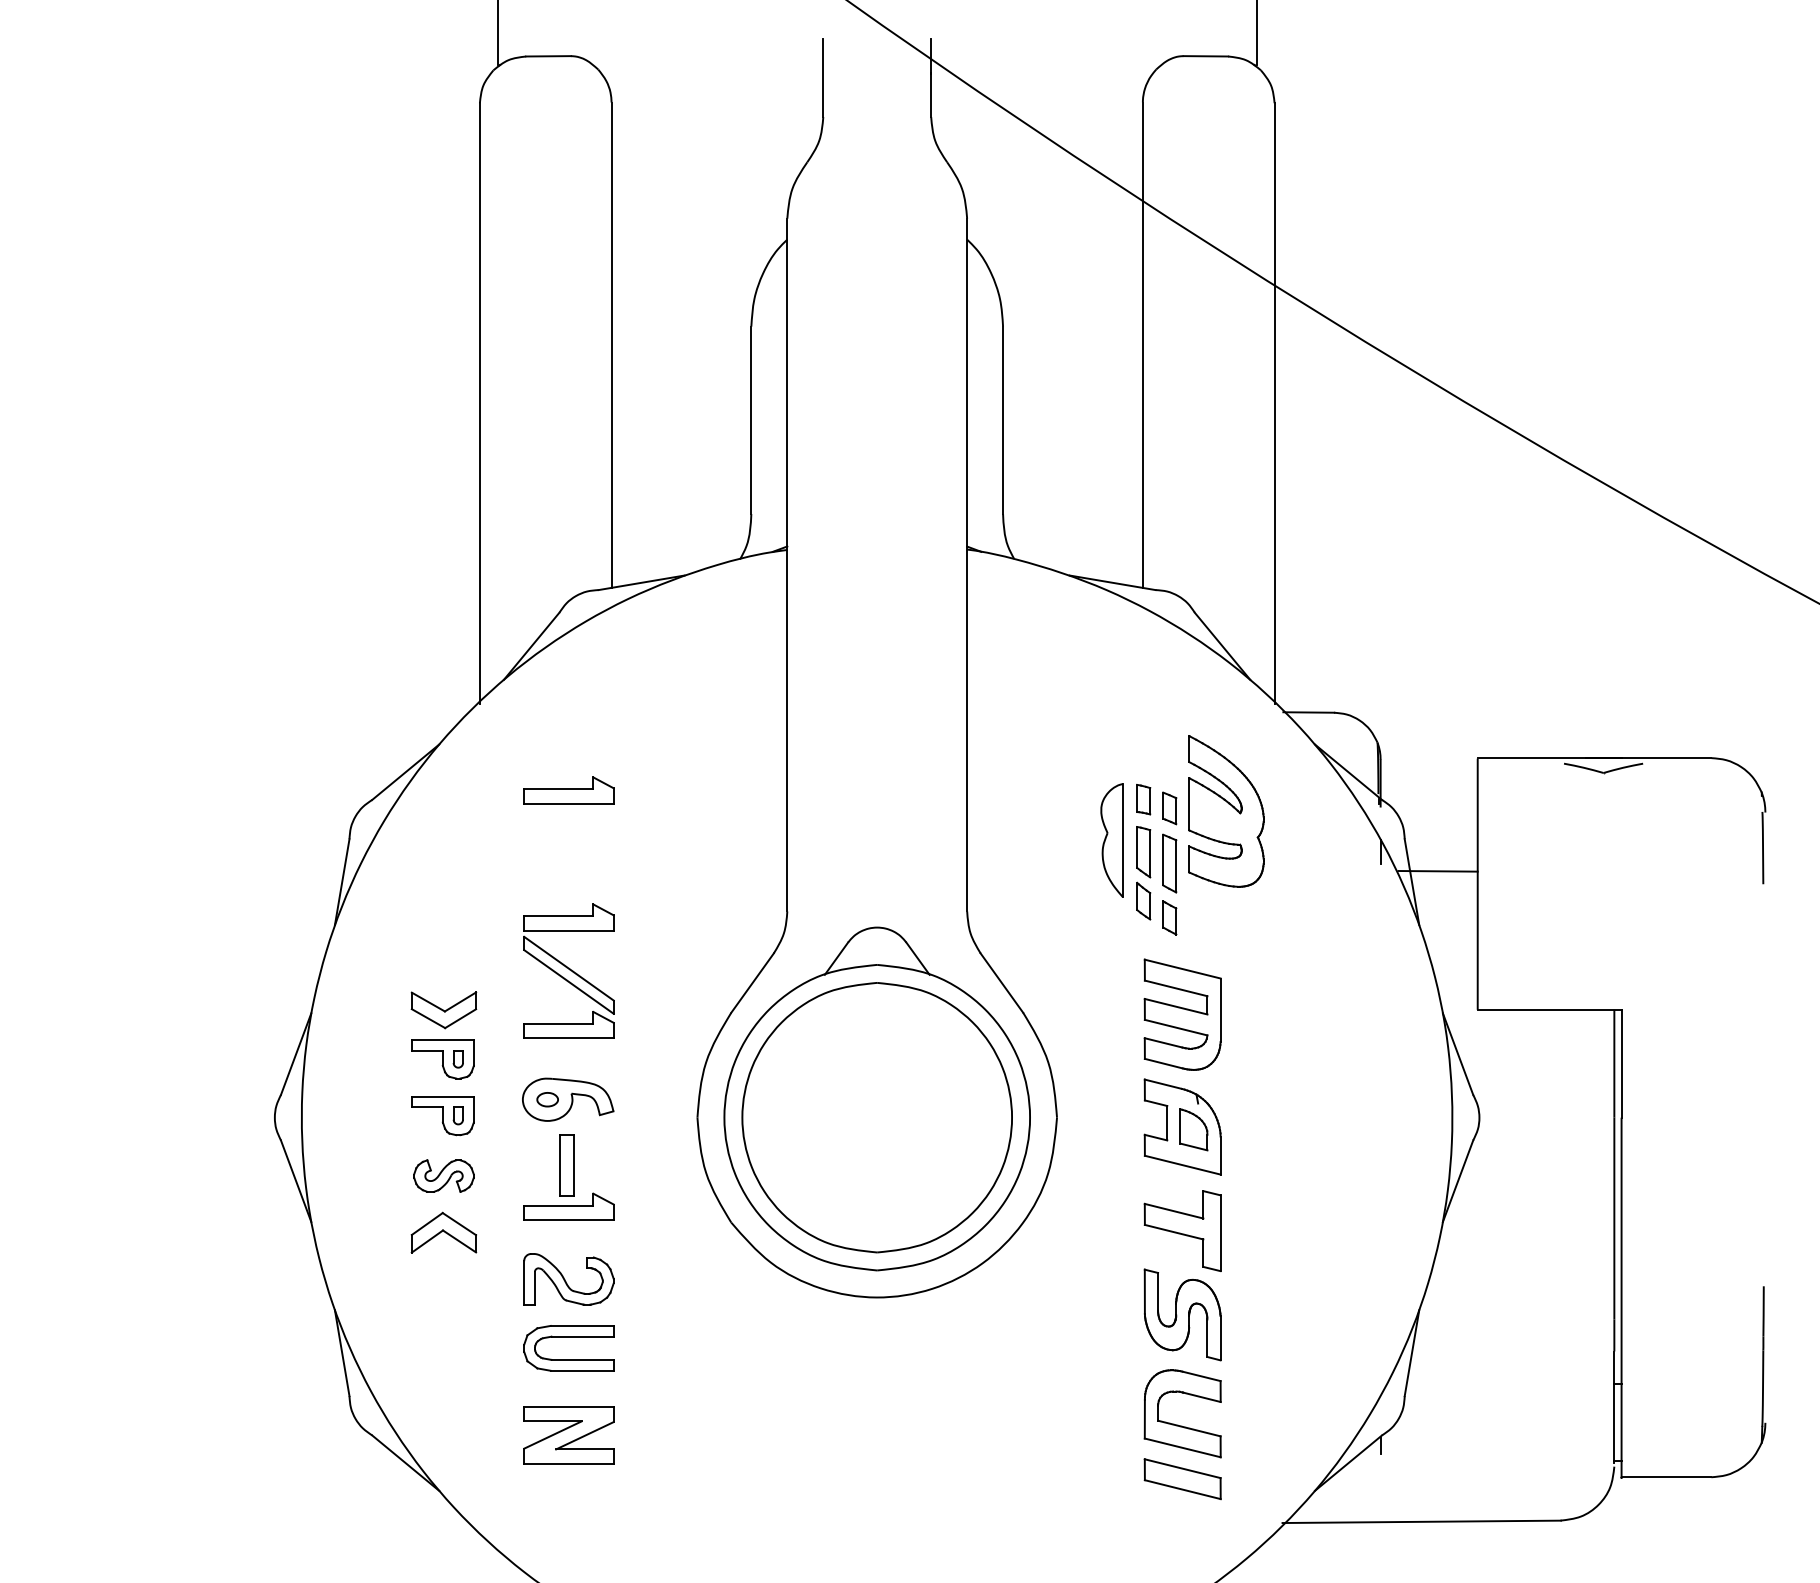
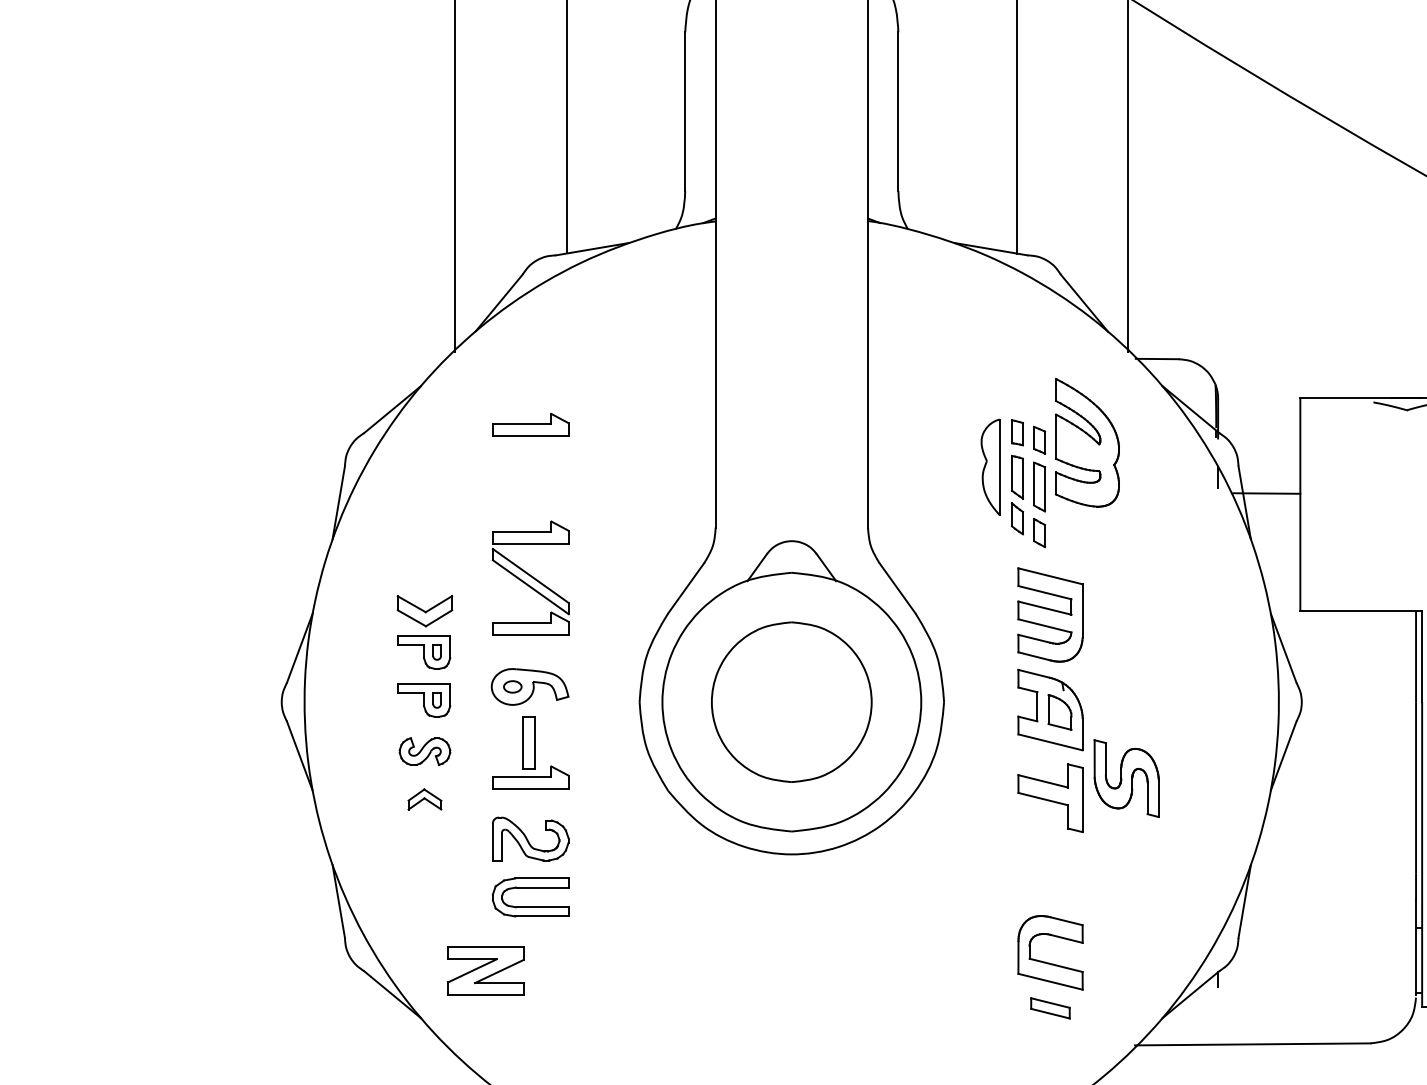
part: (876, 1117) -> (791, 701), size x0.7
part: (443, 1232) -> (424, 799), size x0.6
part: (1182, 1314) -> (1126, 778), moved
part: (568, 1435) -> (485, 971), moved
part: (1182, 1479) -> (1050, 1008), size x0.6

